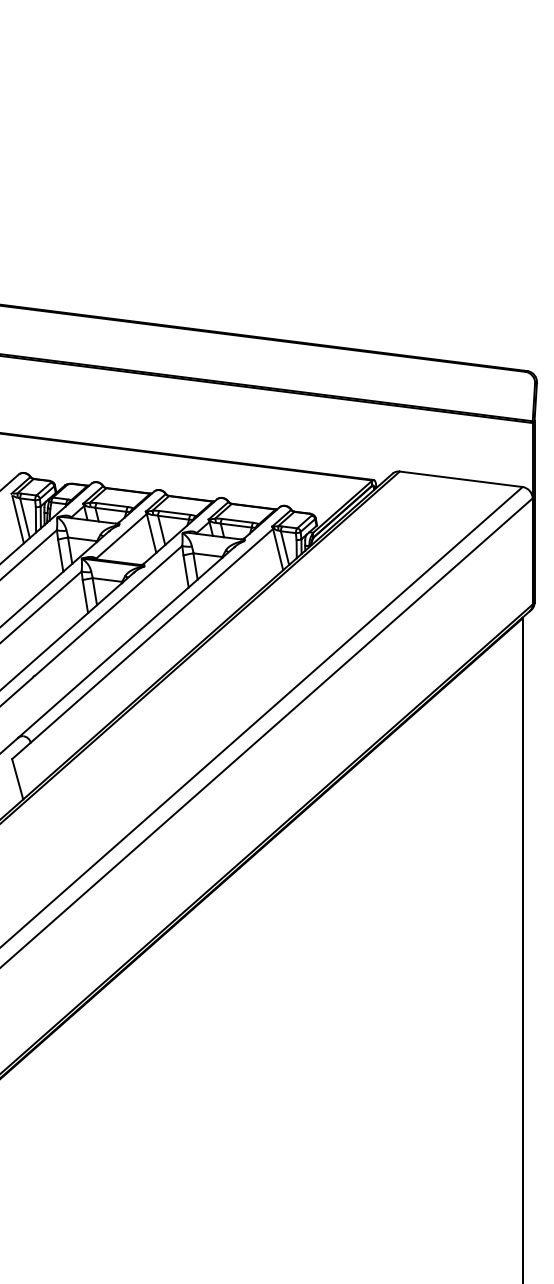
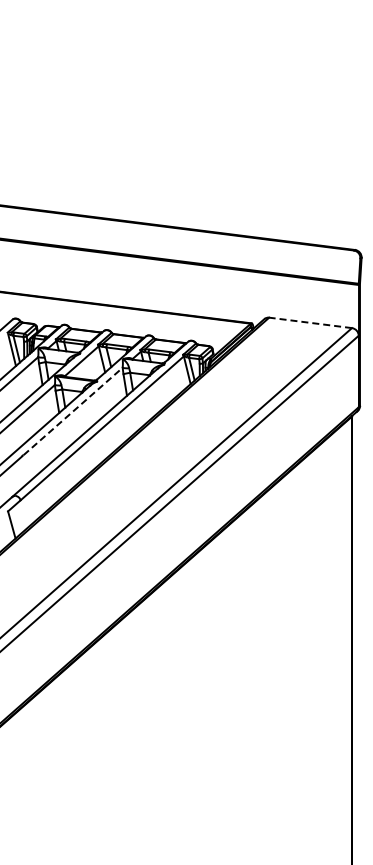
line: (461, 478) -> (310, 322), solid -> dashed
line: (109, 610) -> (73, 411), solid -> dashed

